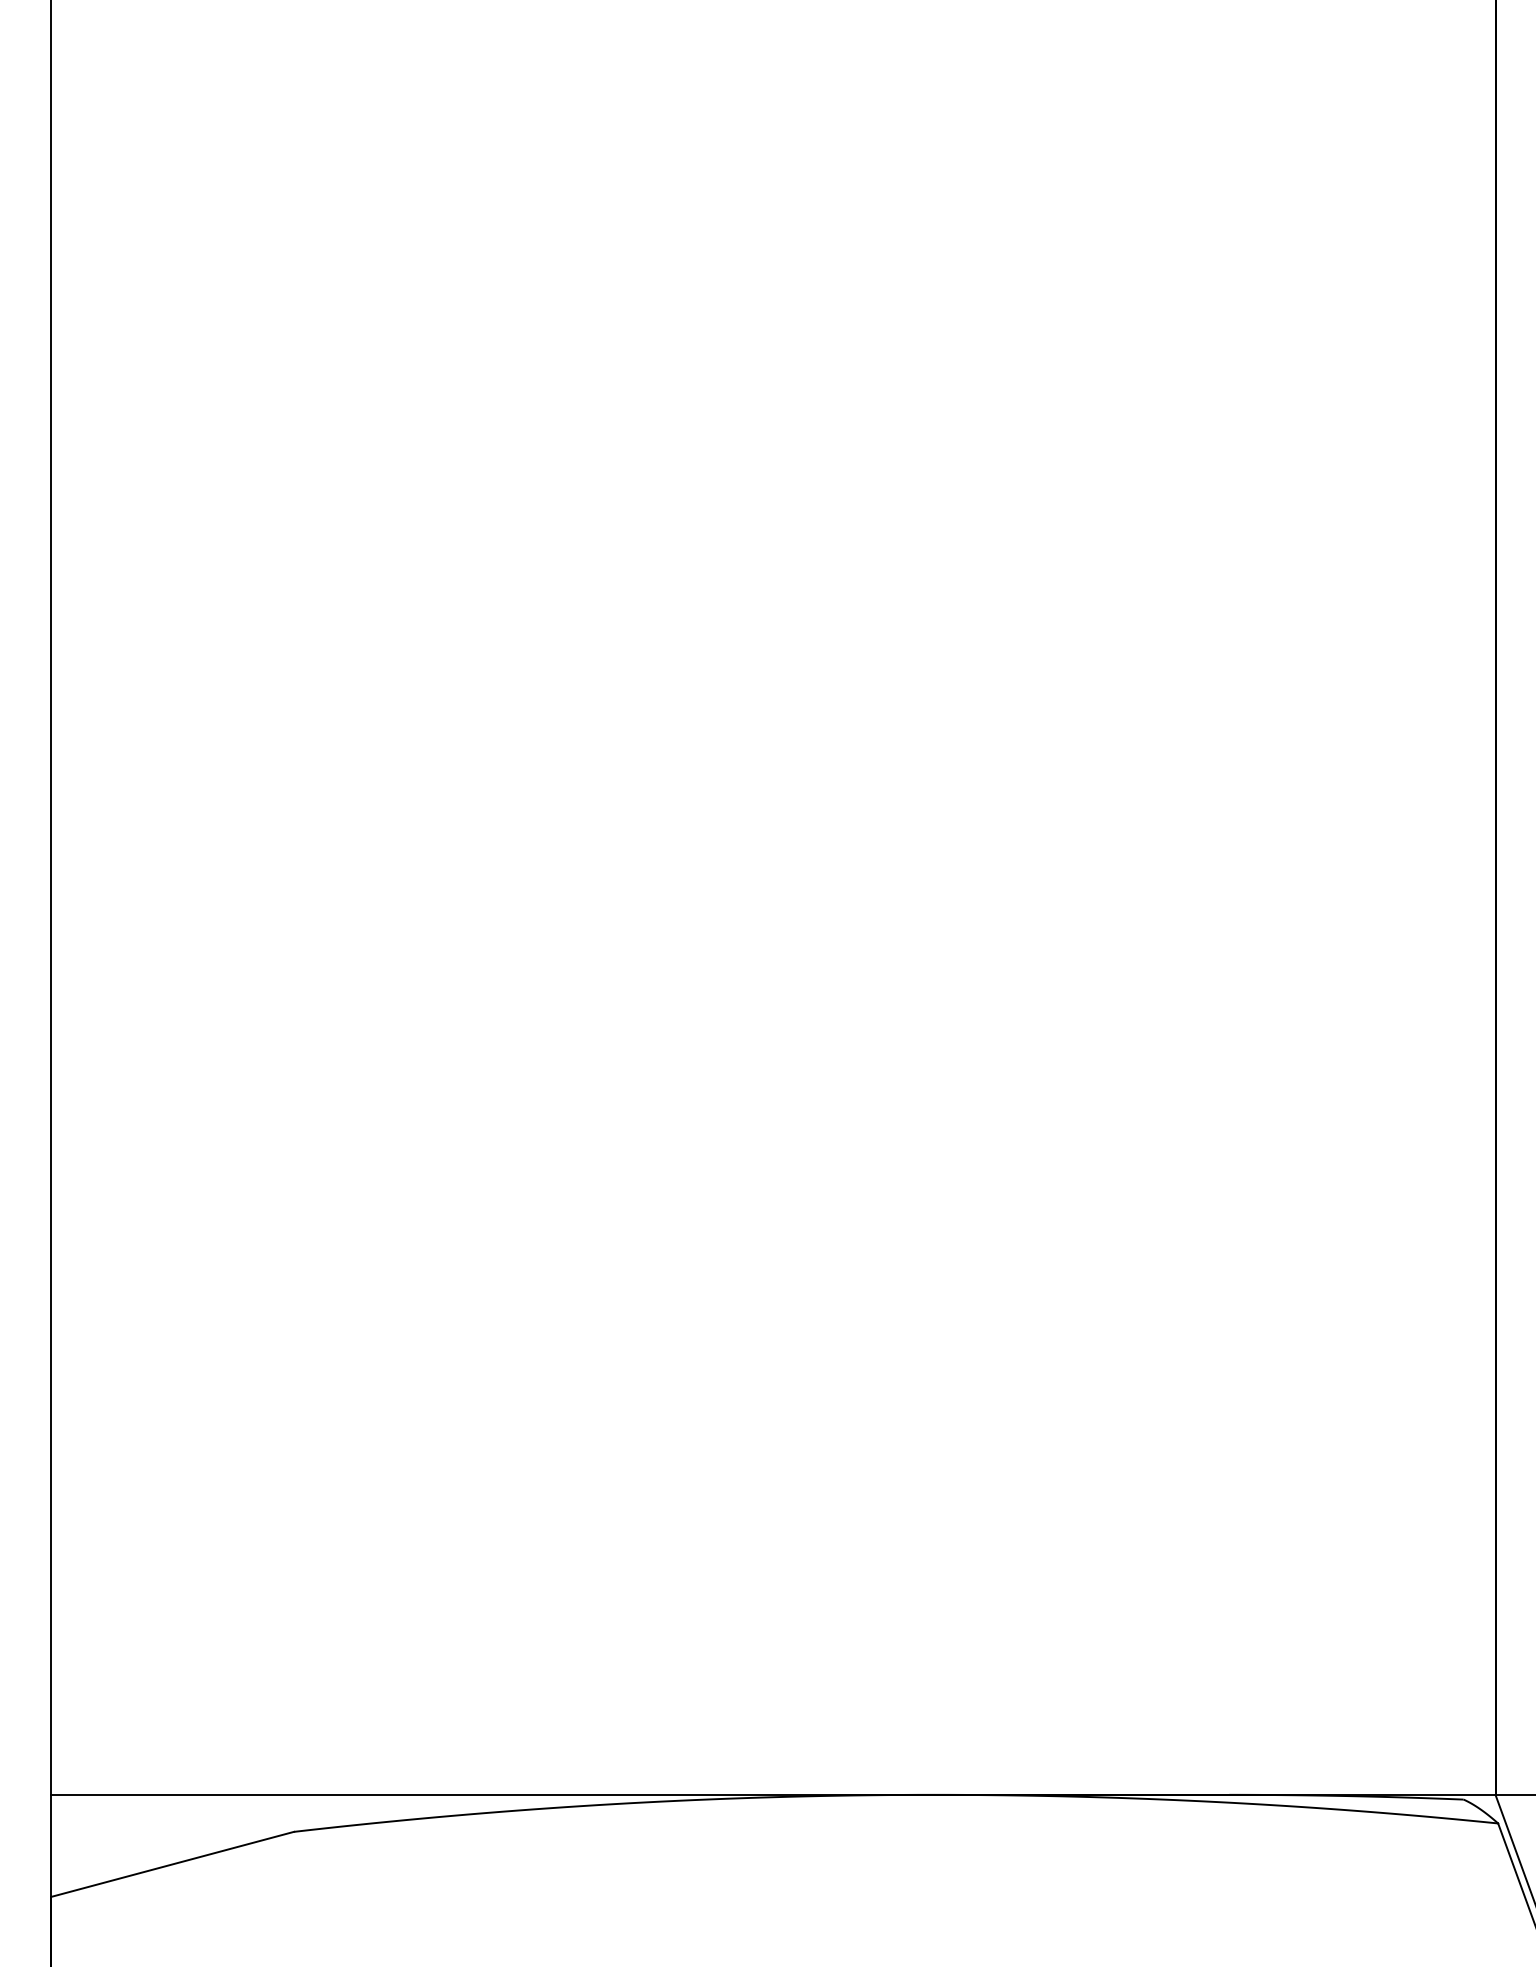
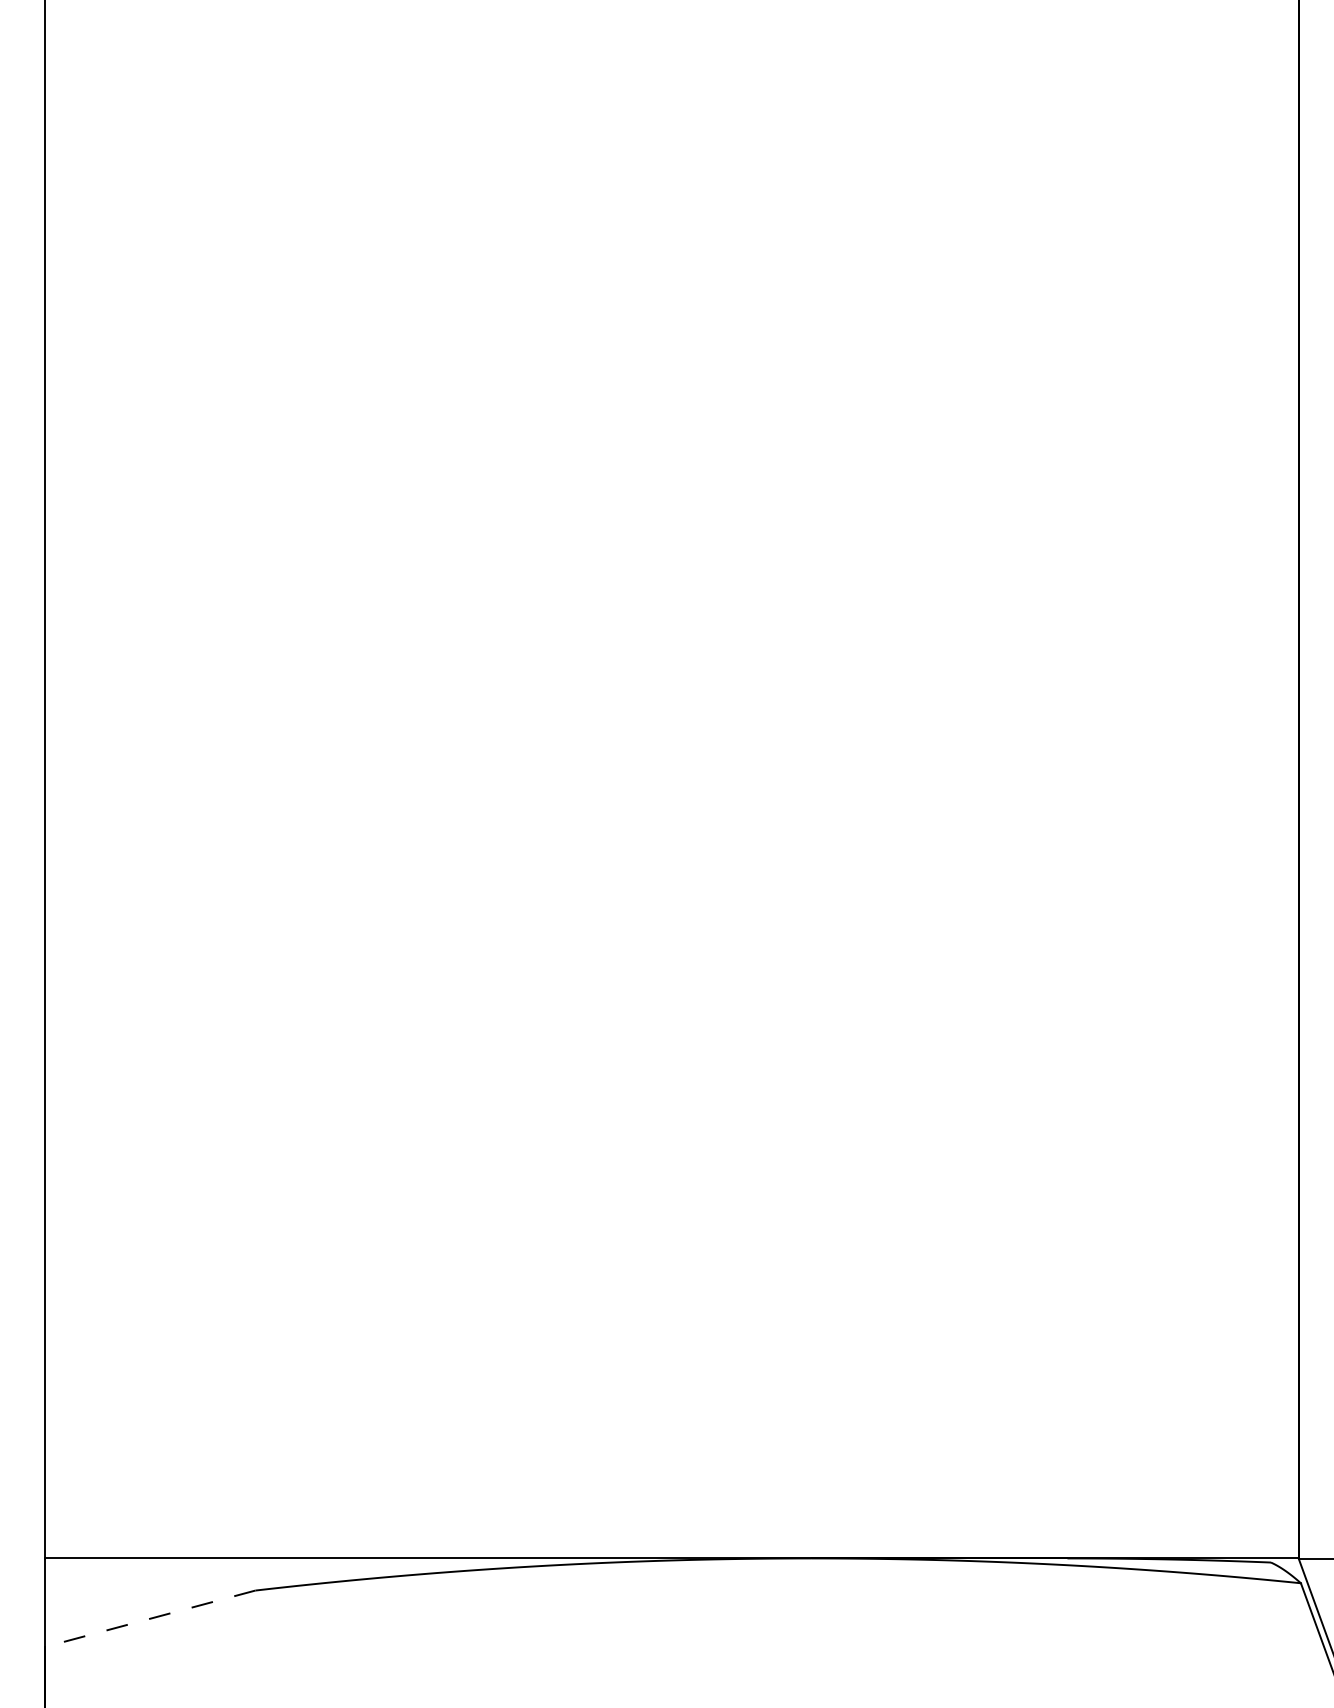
line: (172, 1864) -> (149, 1618), solid -> dashed

